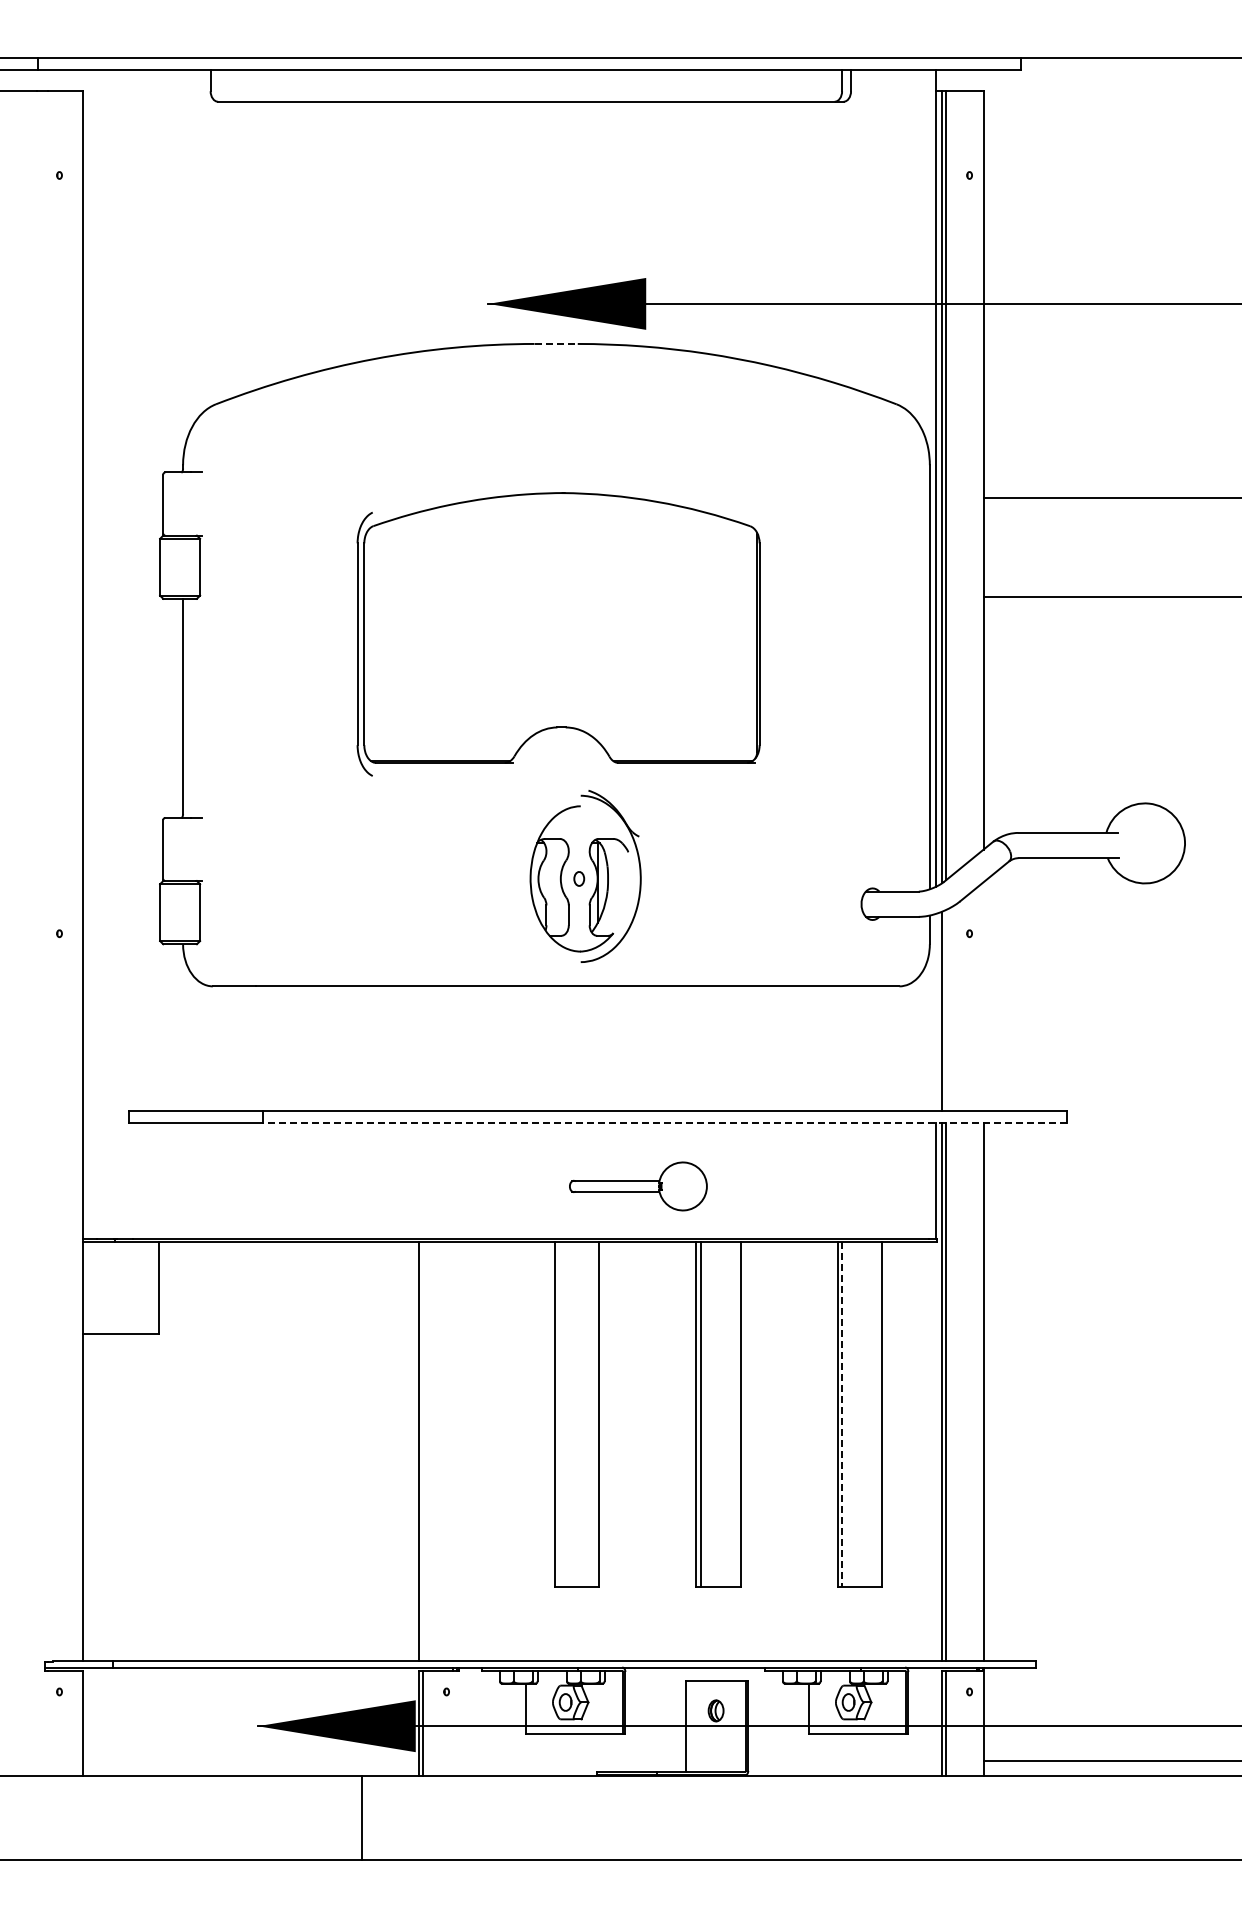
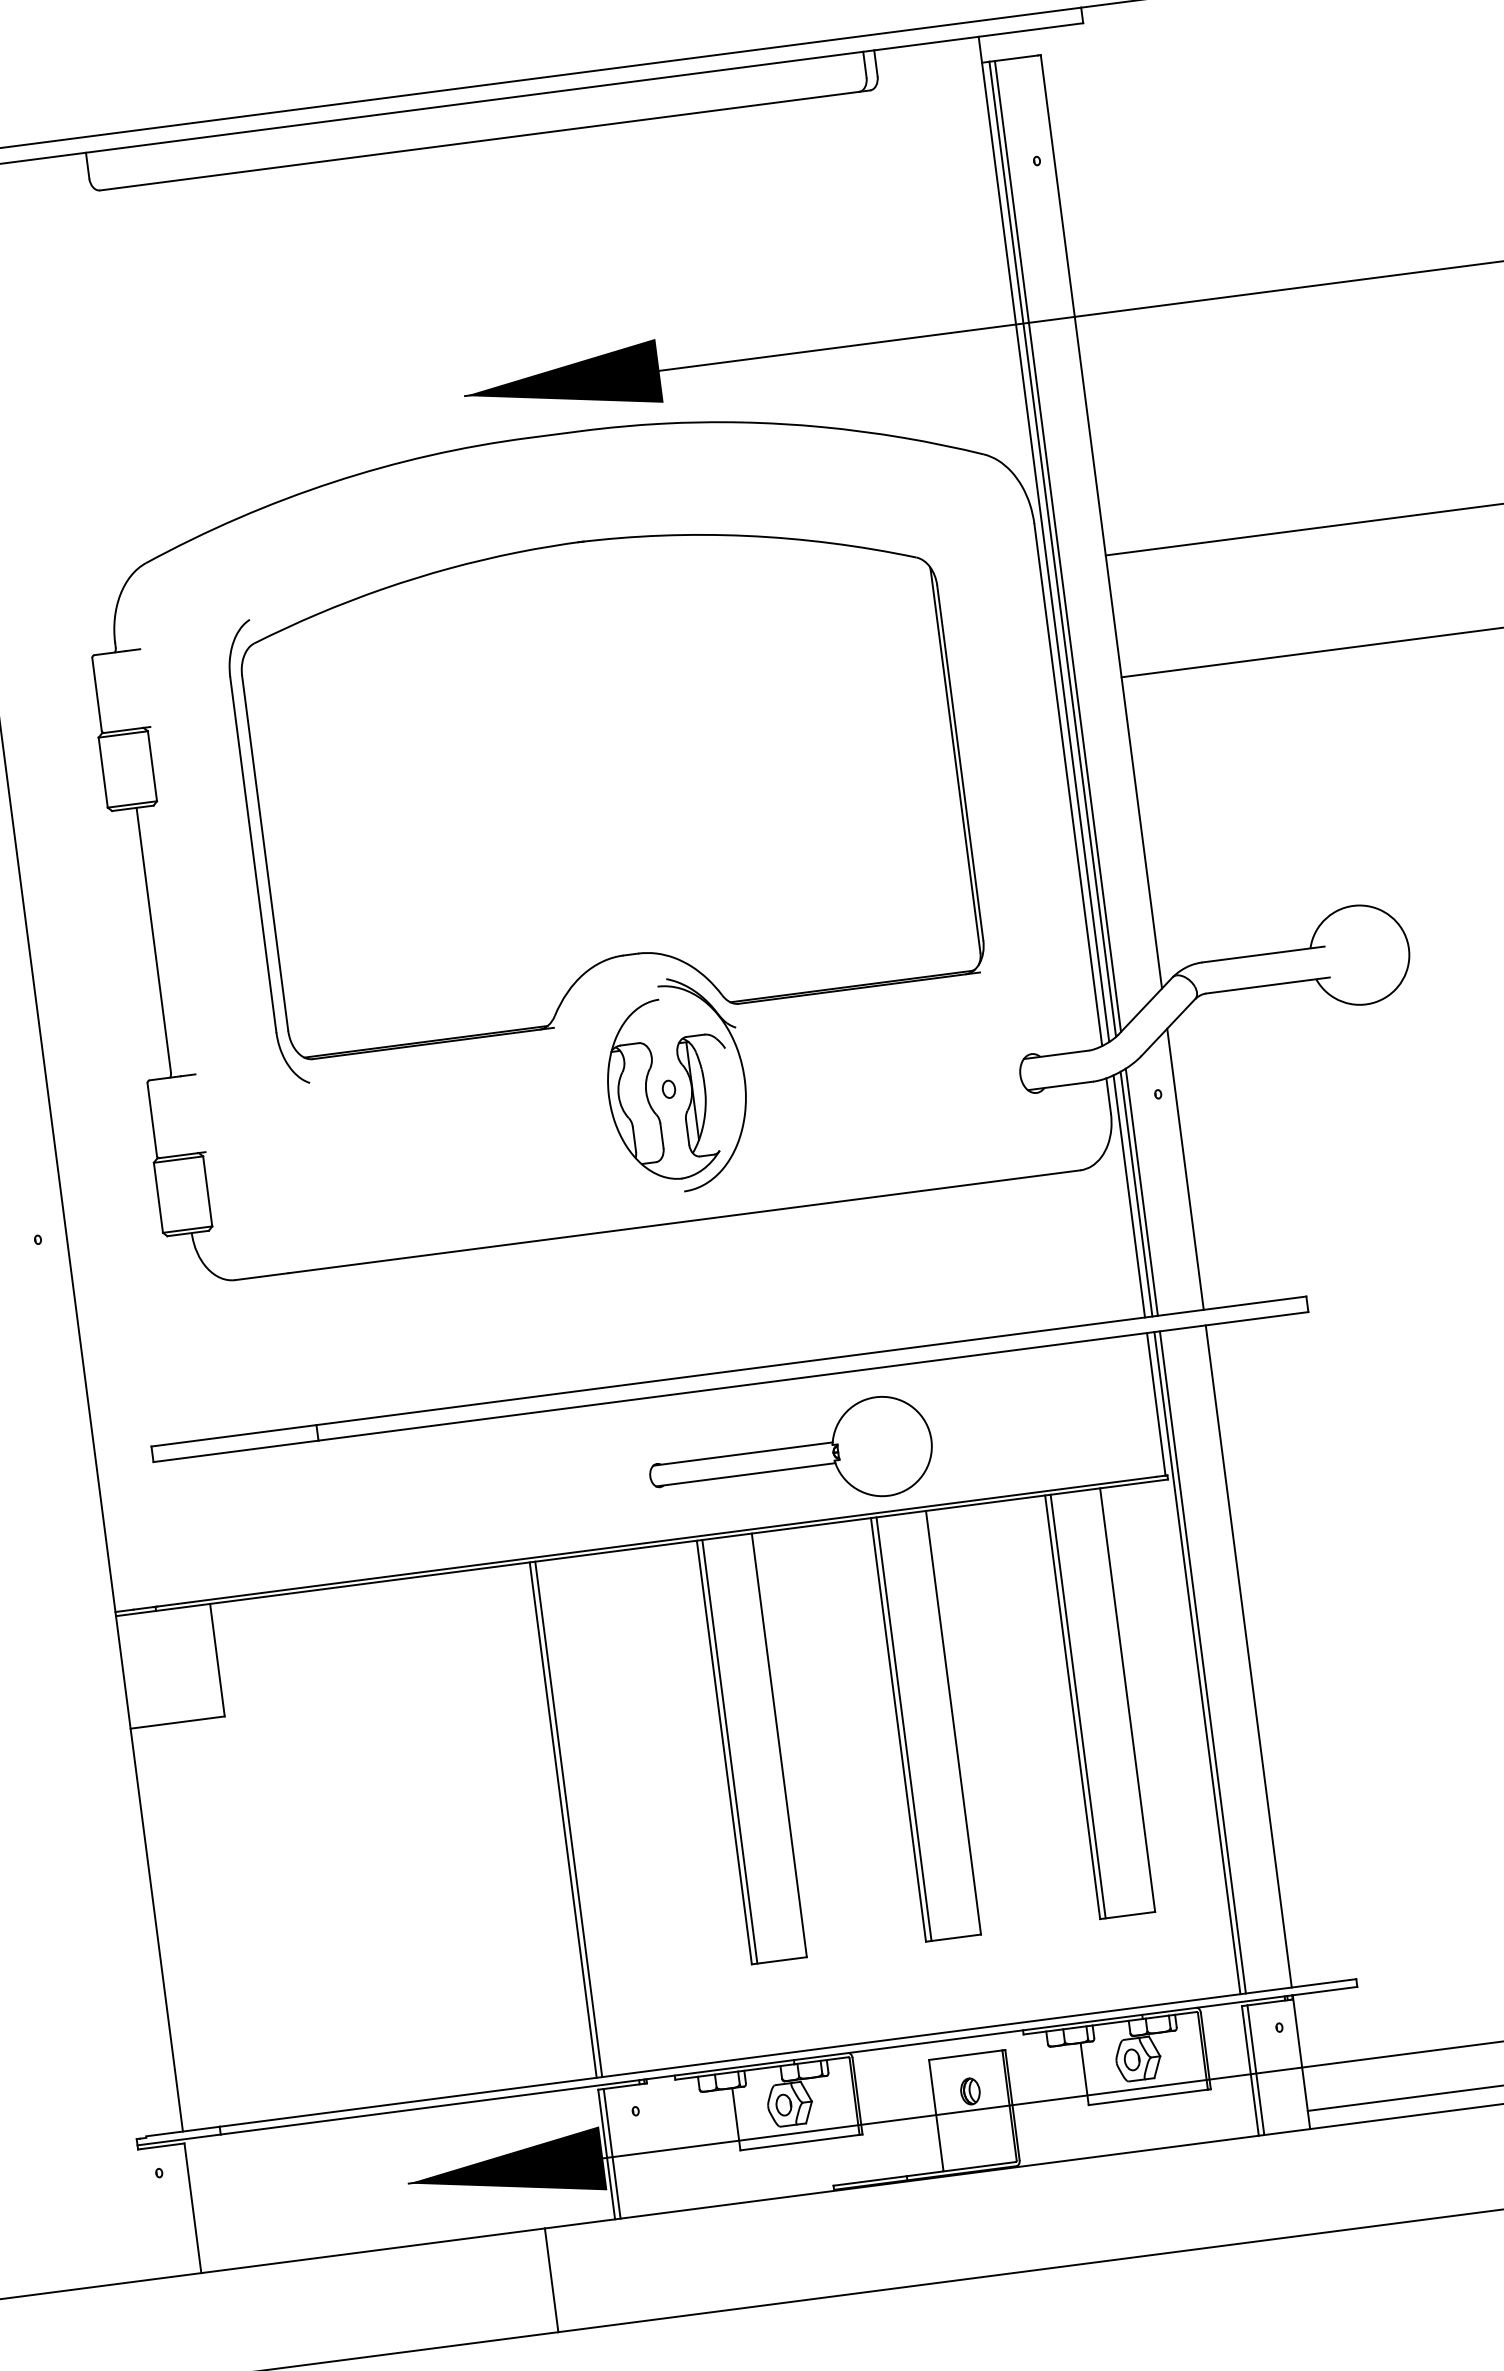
line: (556, 343) -> (555, 433), dashed -> solid
part: (558, 634) -> (604, 791), size x1.43
line: (983, 996) -> (1185, 1169), added
line: (946, 1009) -> (1141, 1191), added
line: (935, 1011) -> (1128, 1195), added
line: (664, 1123) -> (813, 1376), dashed -> solid
part: (638, 1186) -> (791, 1458), size x1.67
line: (559, 1414) -> (730, 1751), added
line: (842, 1415) -> (1078, 1707), dashed -> solid
line: (423, 1451) -> (568, 1818), added

